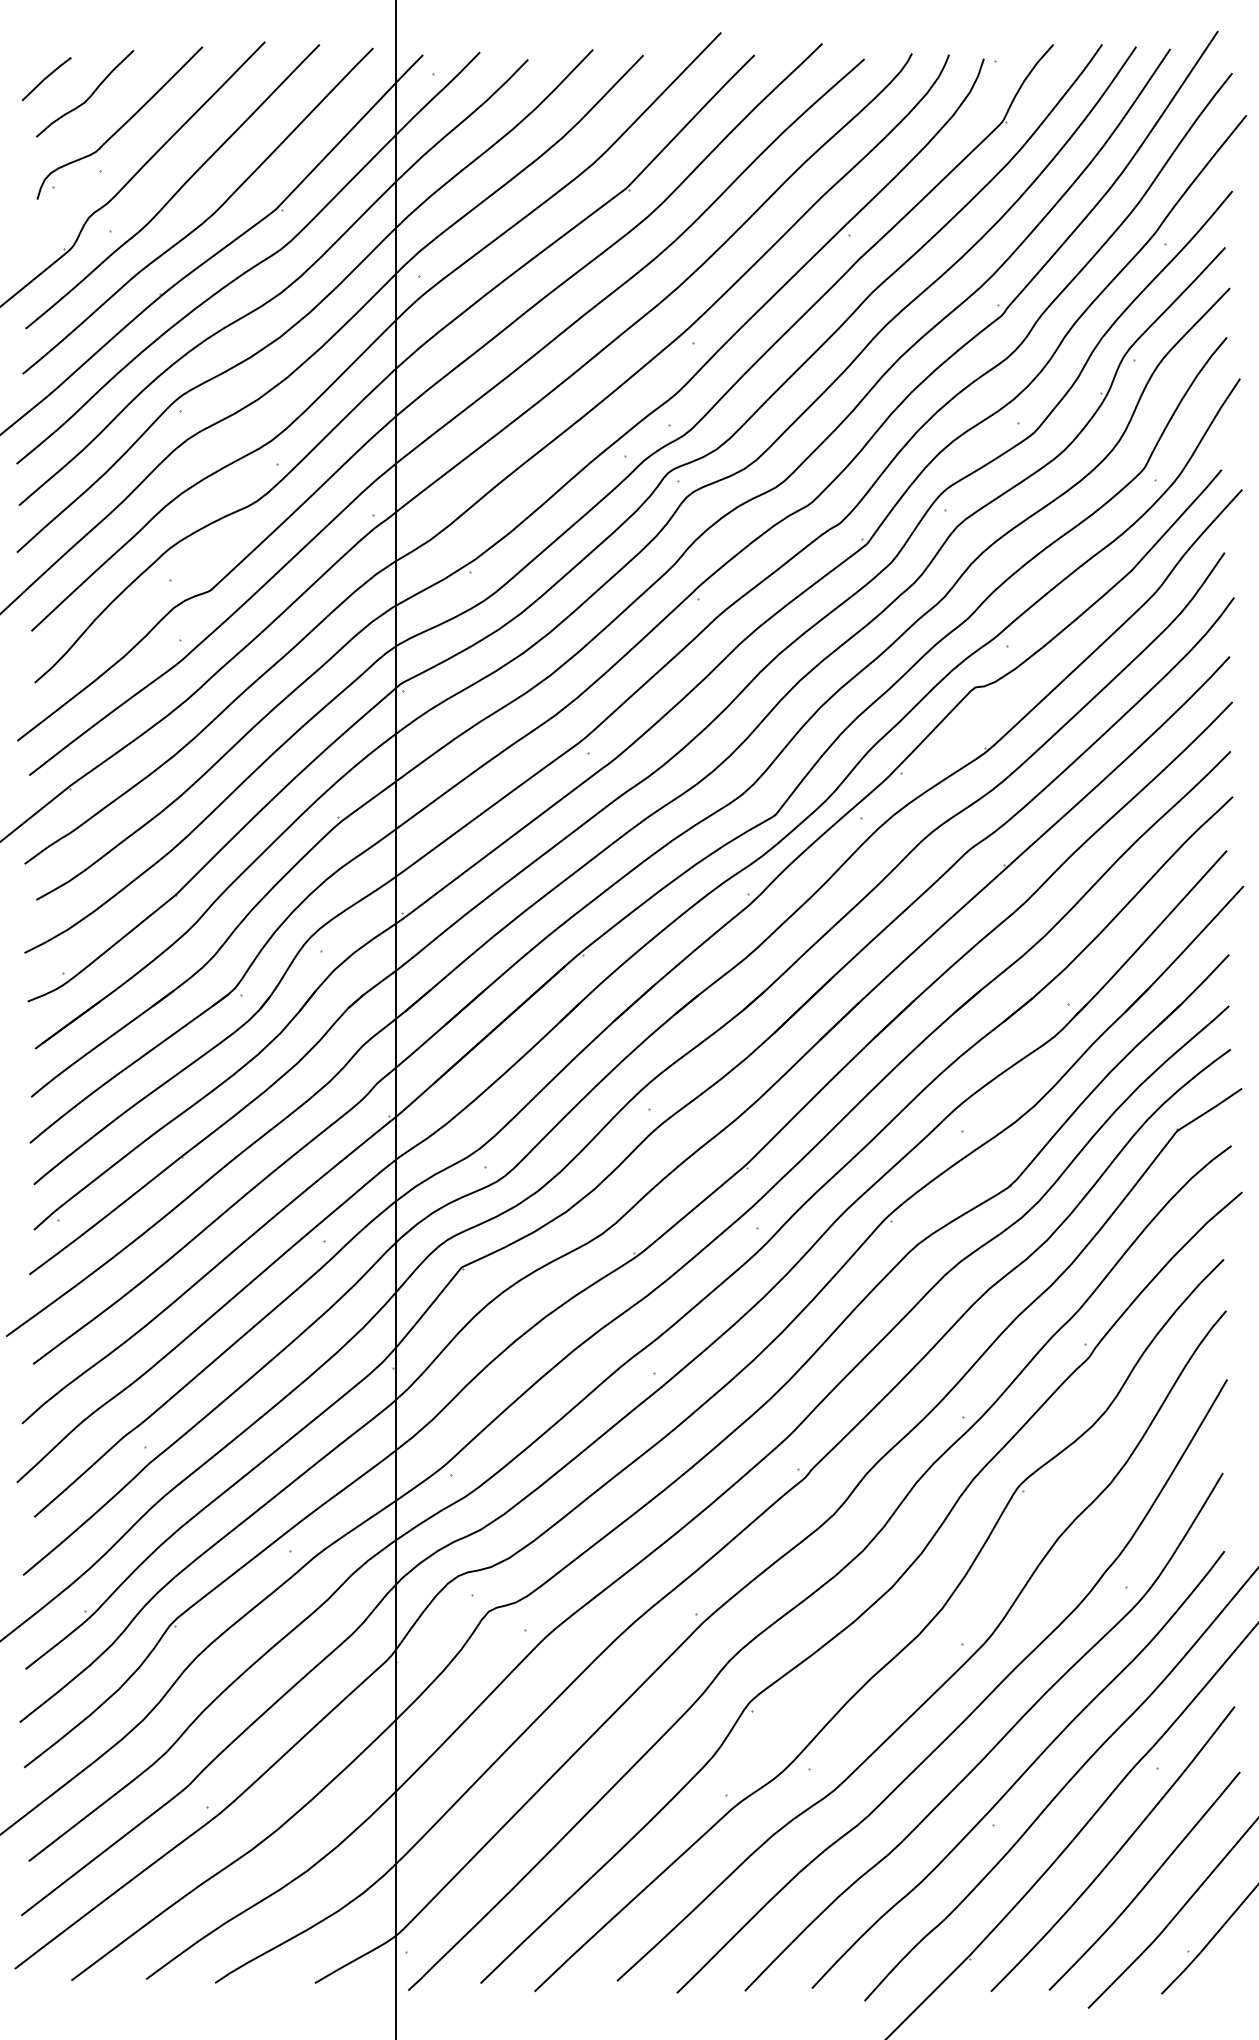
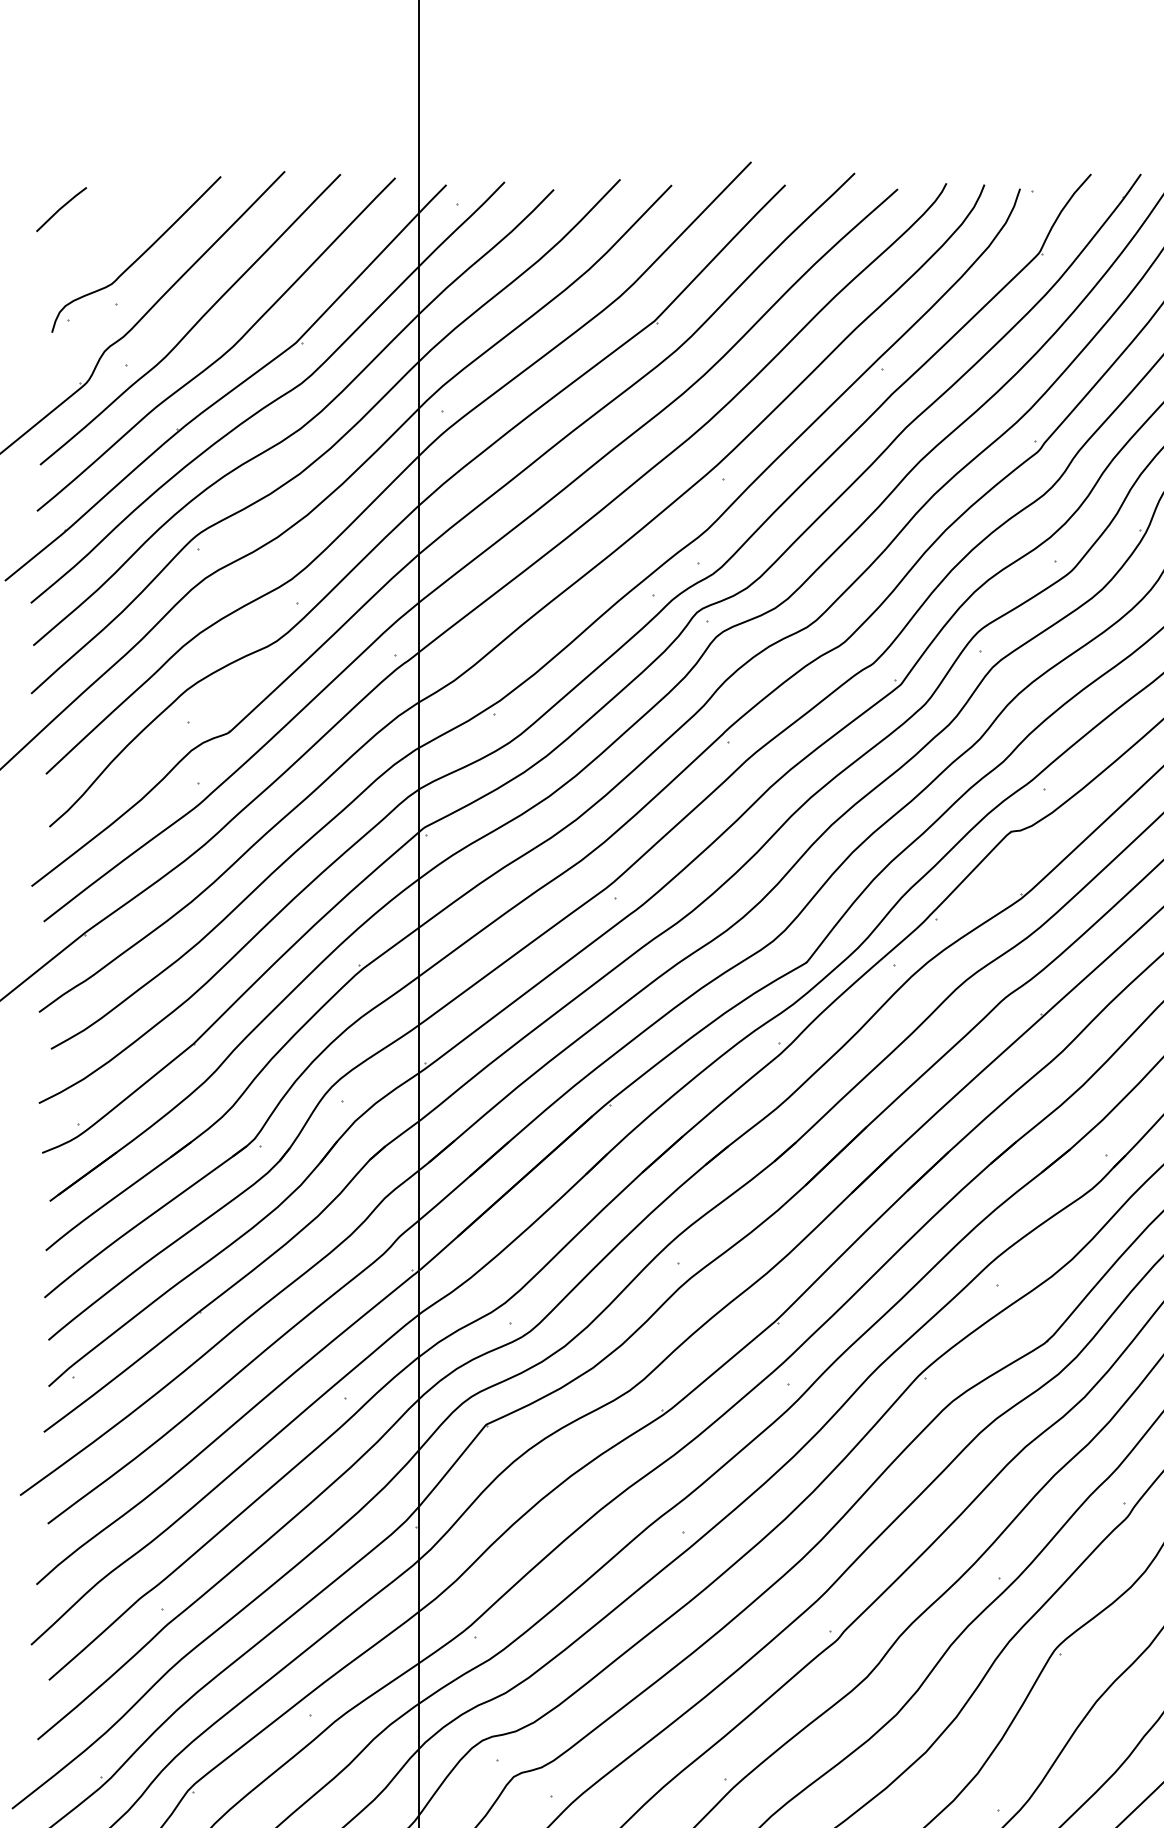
curve: (89, 96) -> (105, 227), removed

